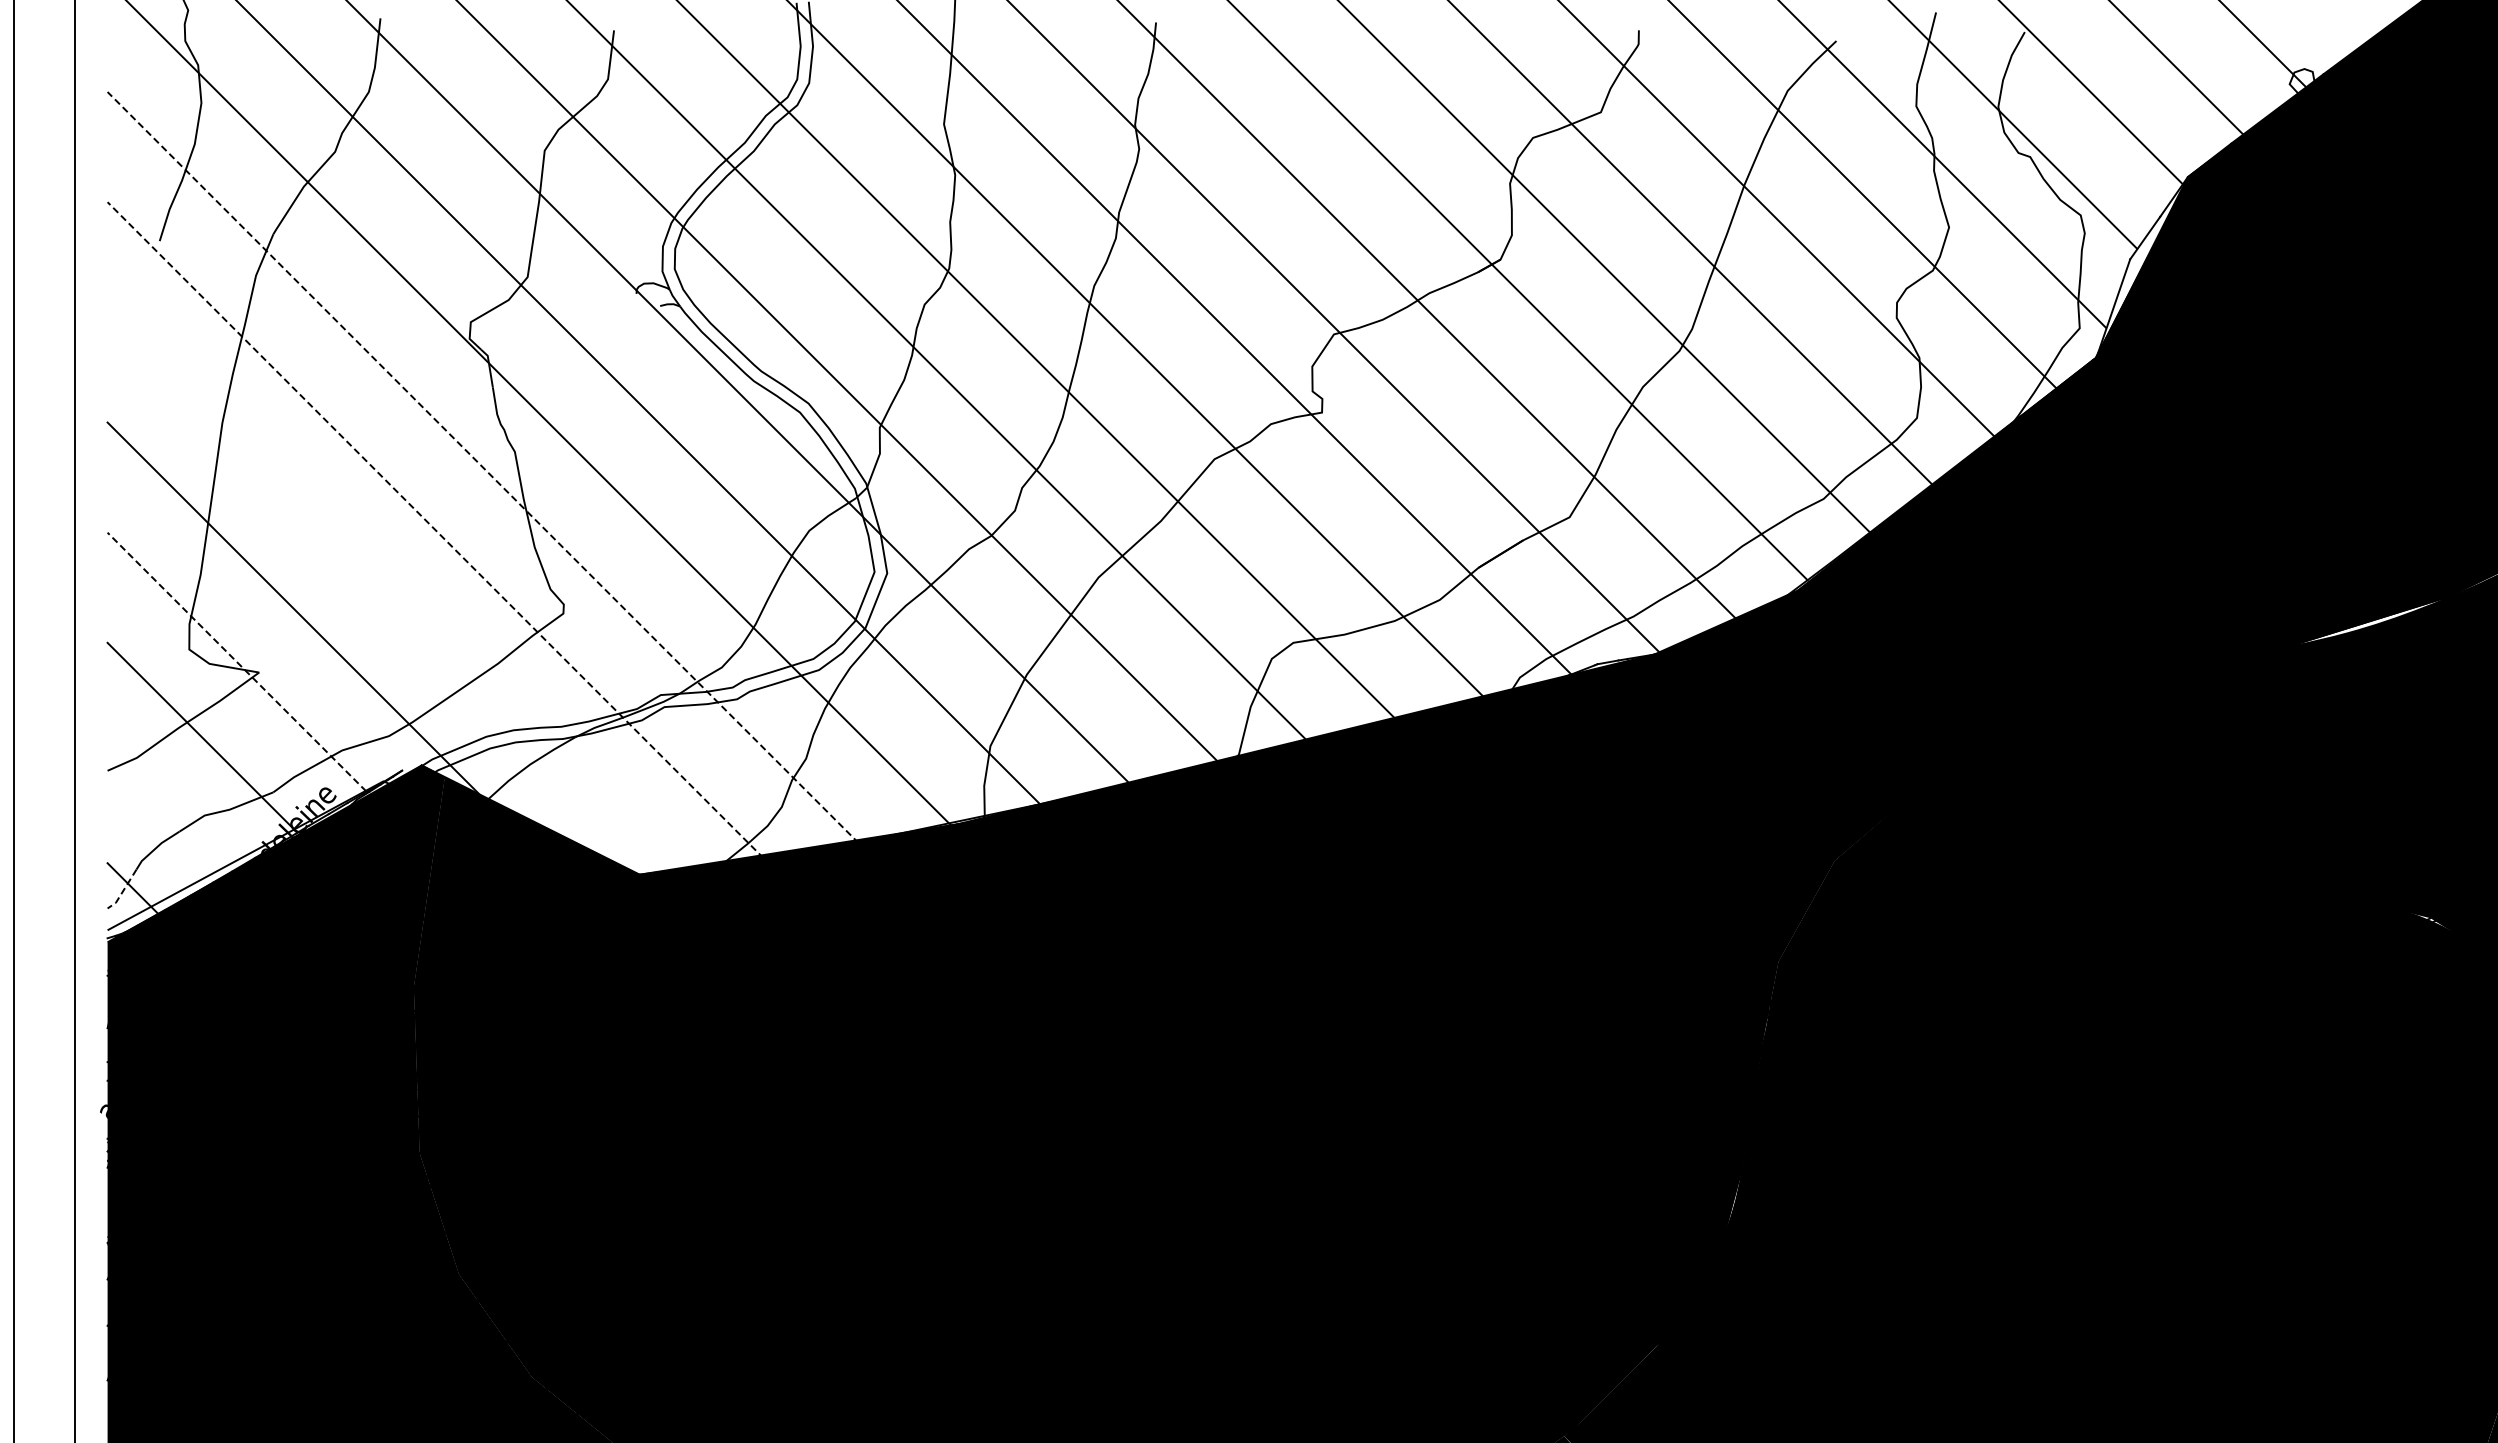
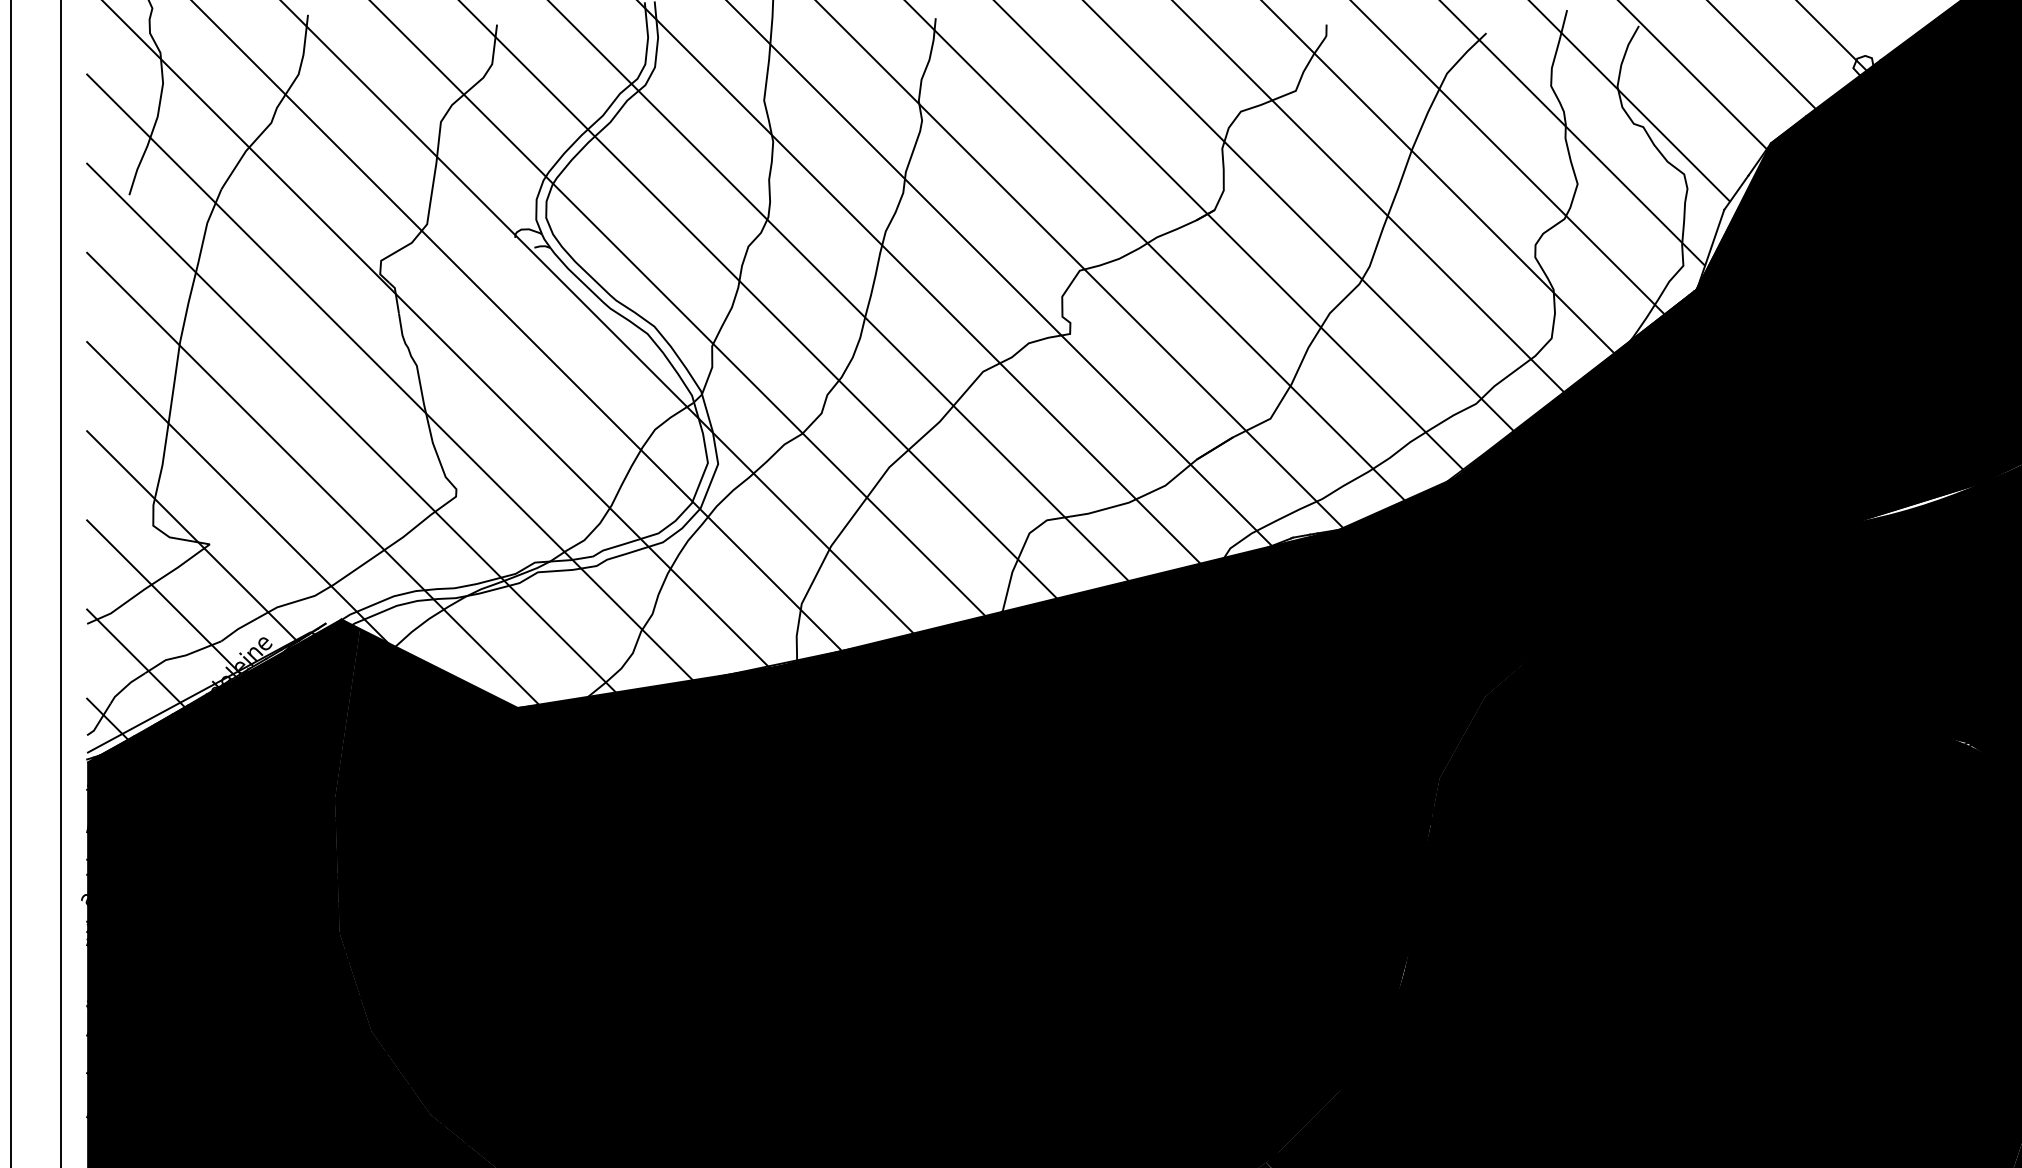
line: (482, 467) -> (390, 378), dashed -> solid
line: (435, 530) -> (352, 429), dashed -> solid
line: (387, 592) -> (313, 479), added
line: (236, 662) -> (191, 536), dashed -> solid
line: (167, 813) -> (135, 658), added
line: (123, 891) -> (100, 721), dashed -> solid

